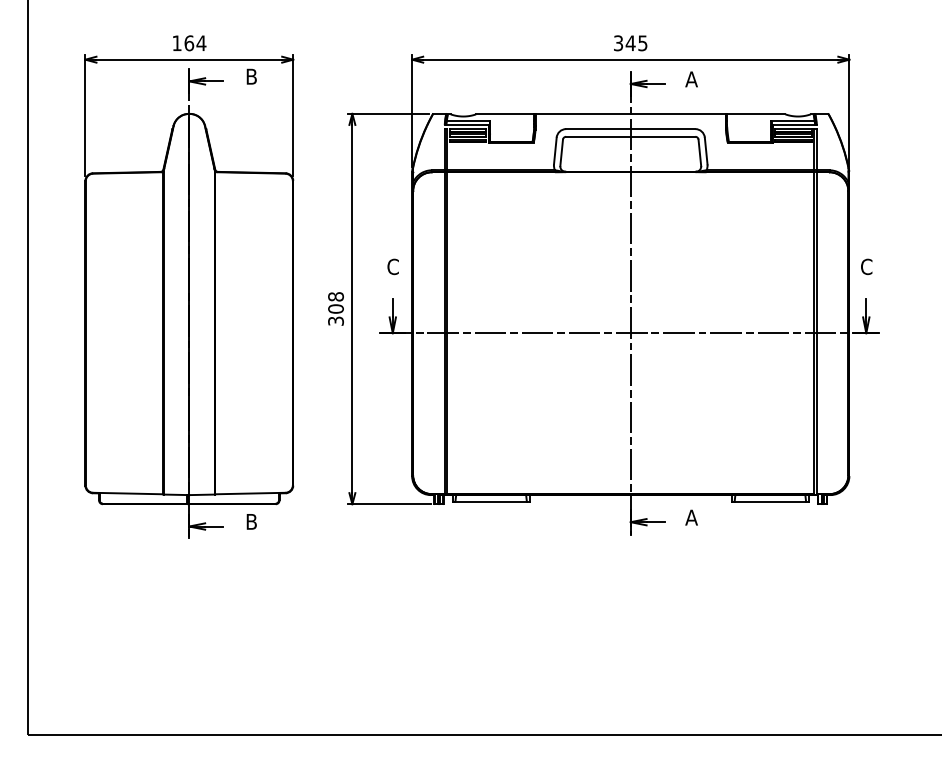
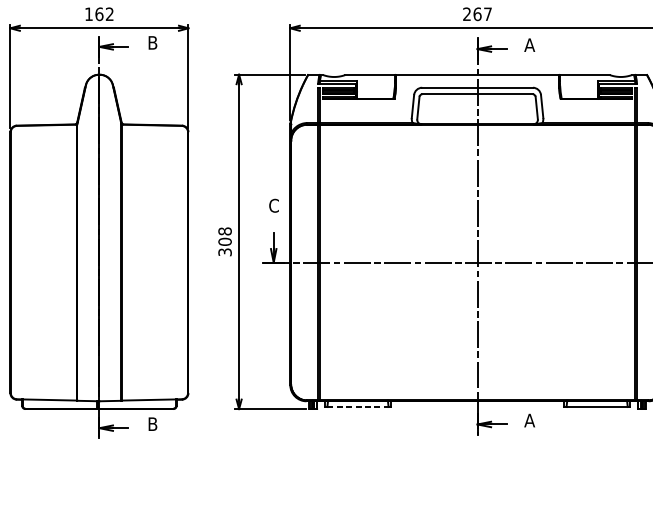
text: (201, 42) -> (109, 13), 164 -> 162
text: (630, 43) -> (477, 14), 345 -> 267
line: (491, 501) -> (358, 406), solid -> dashed

